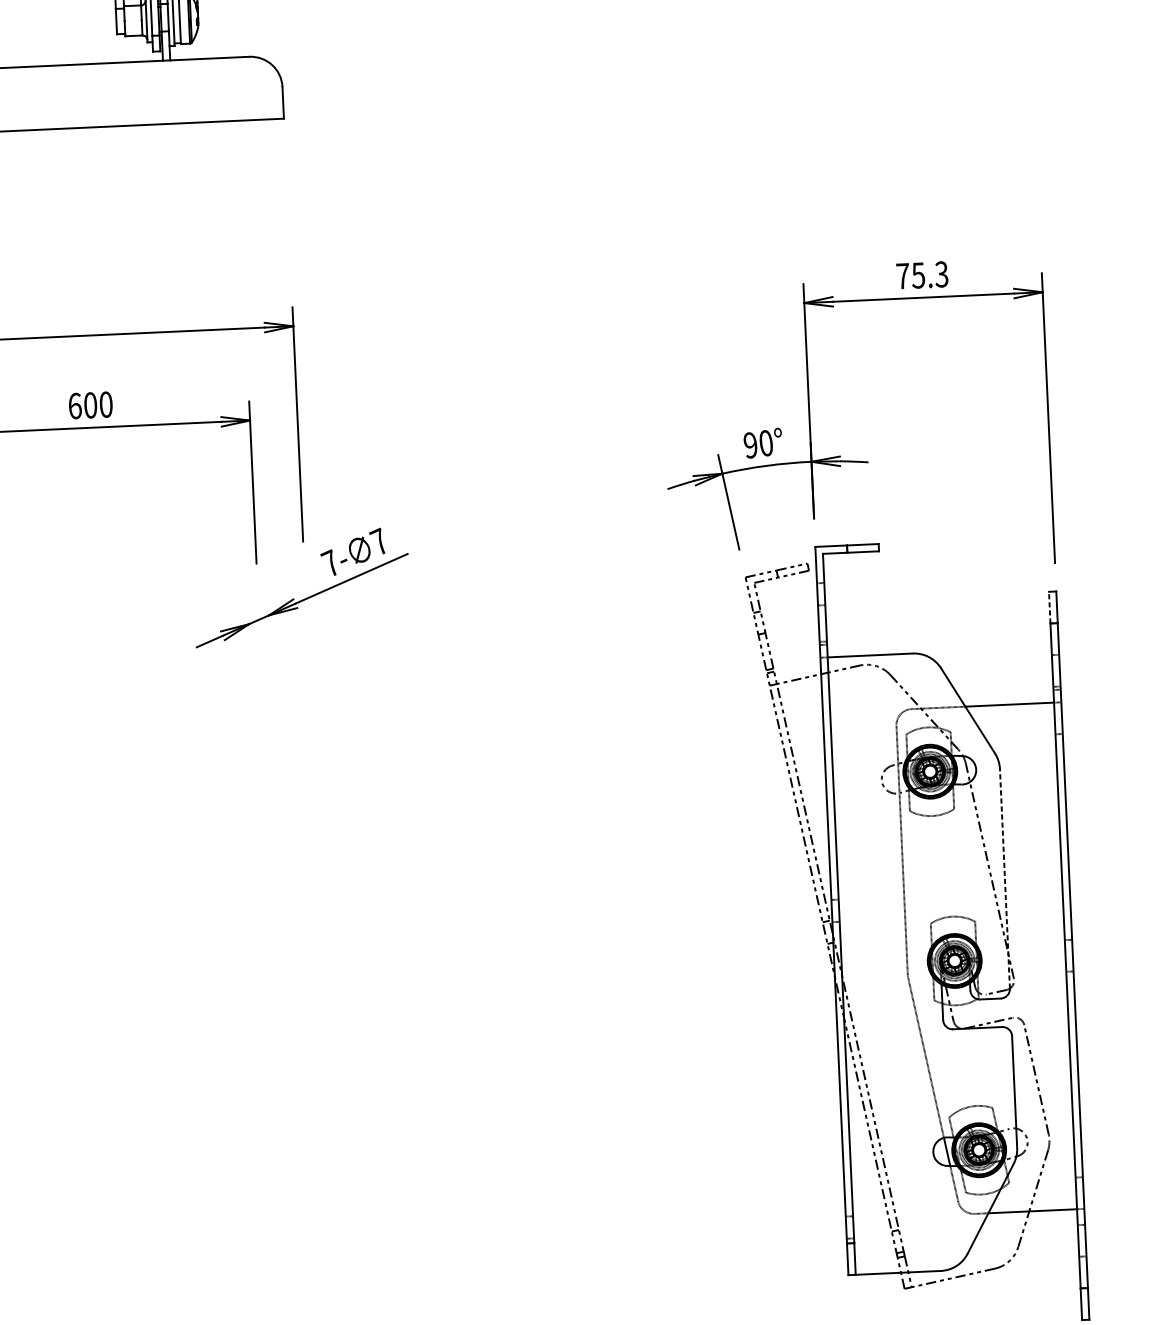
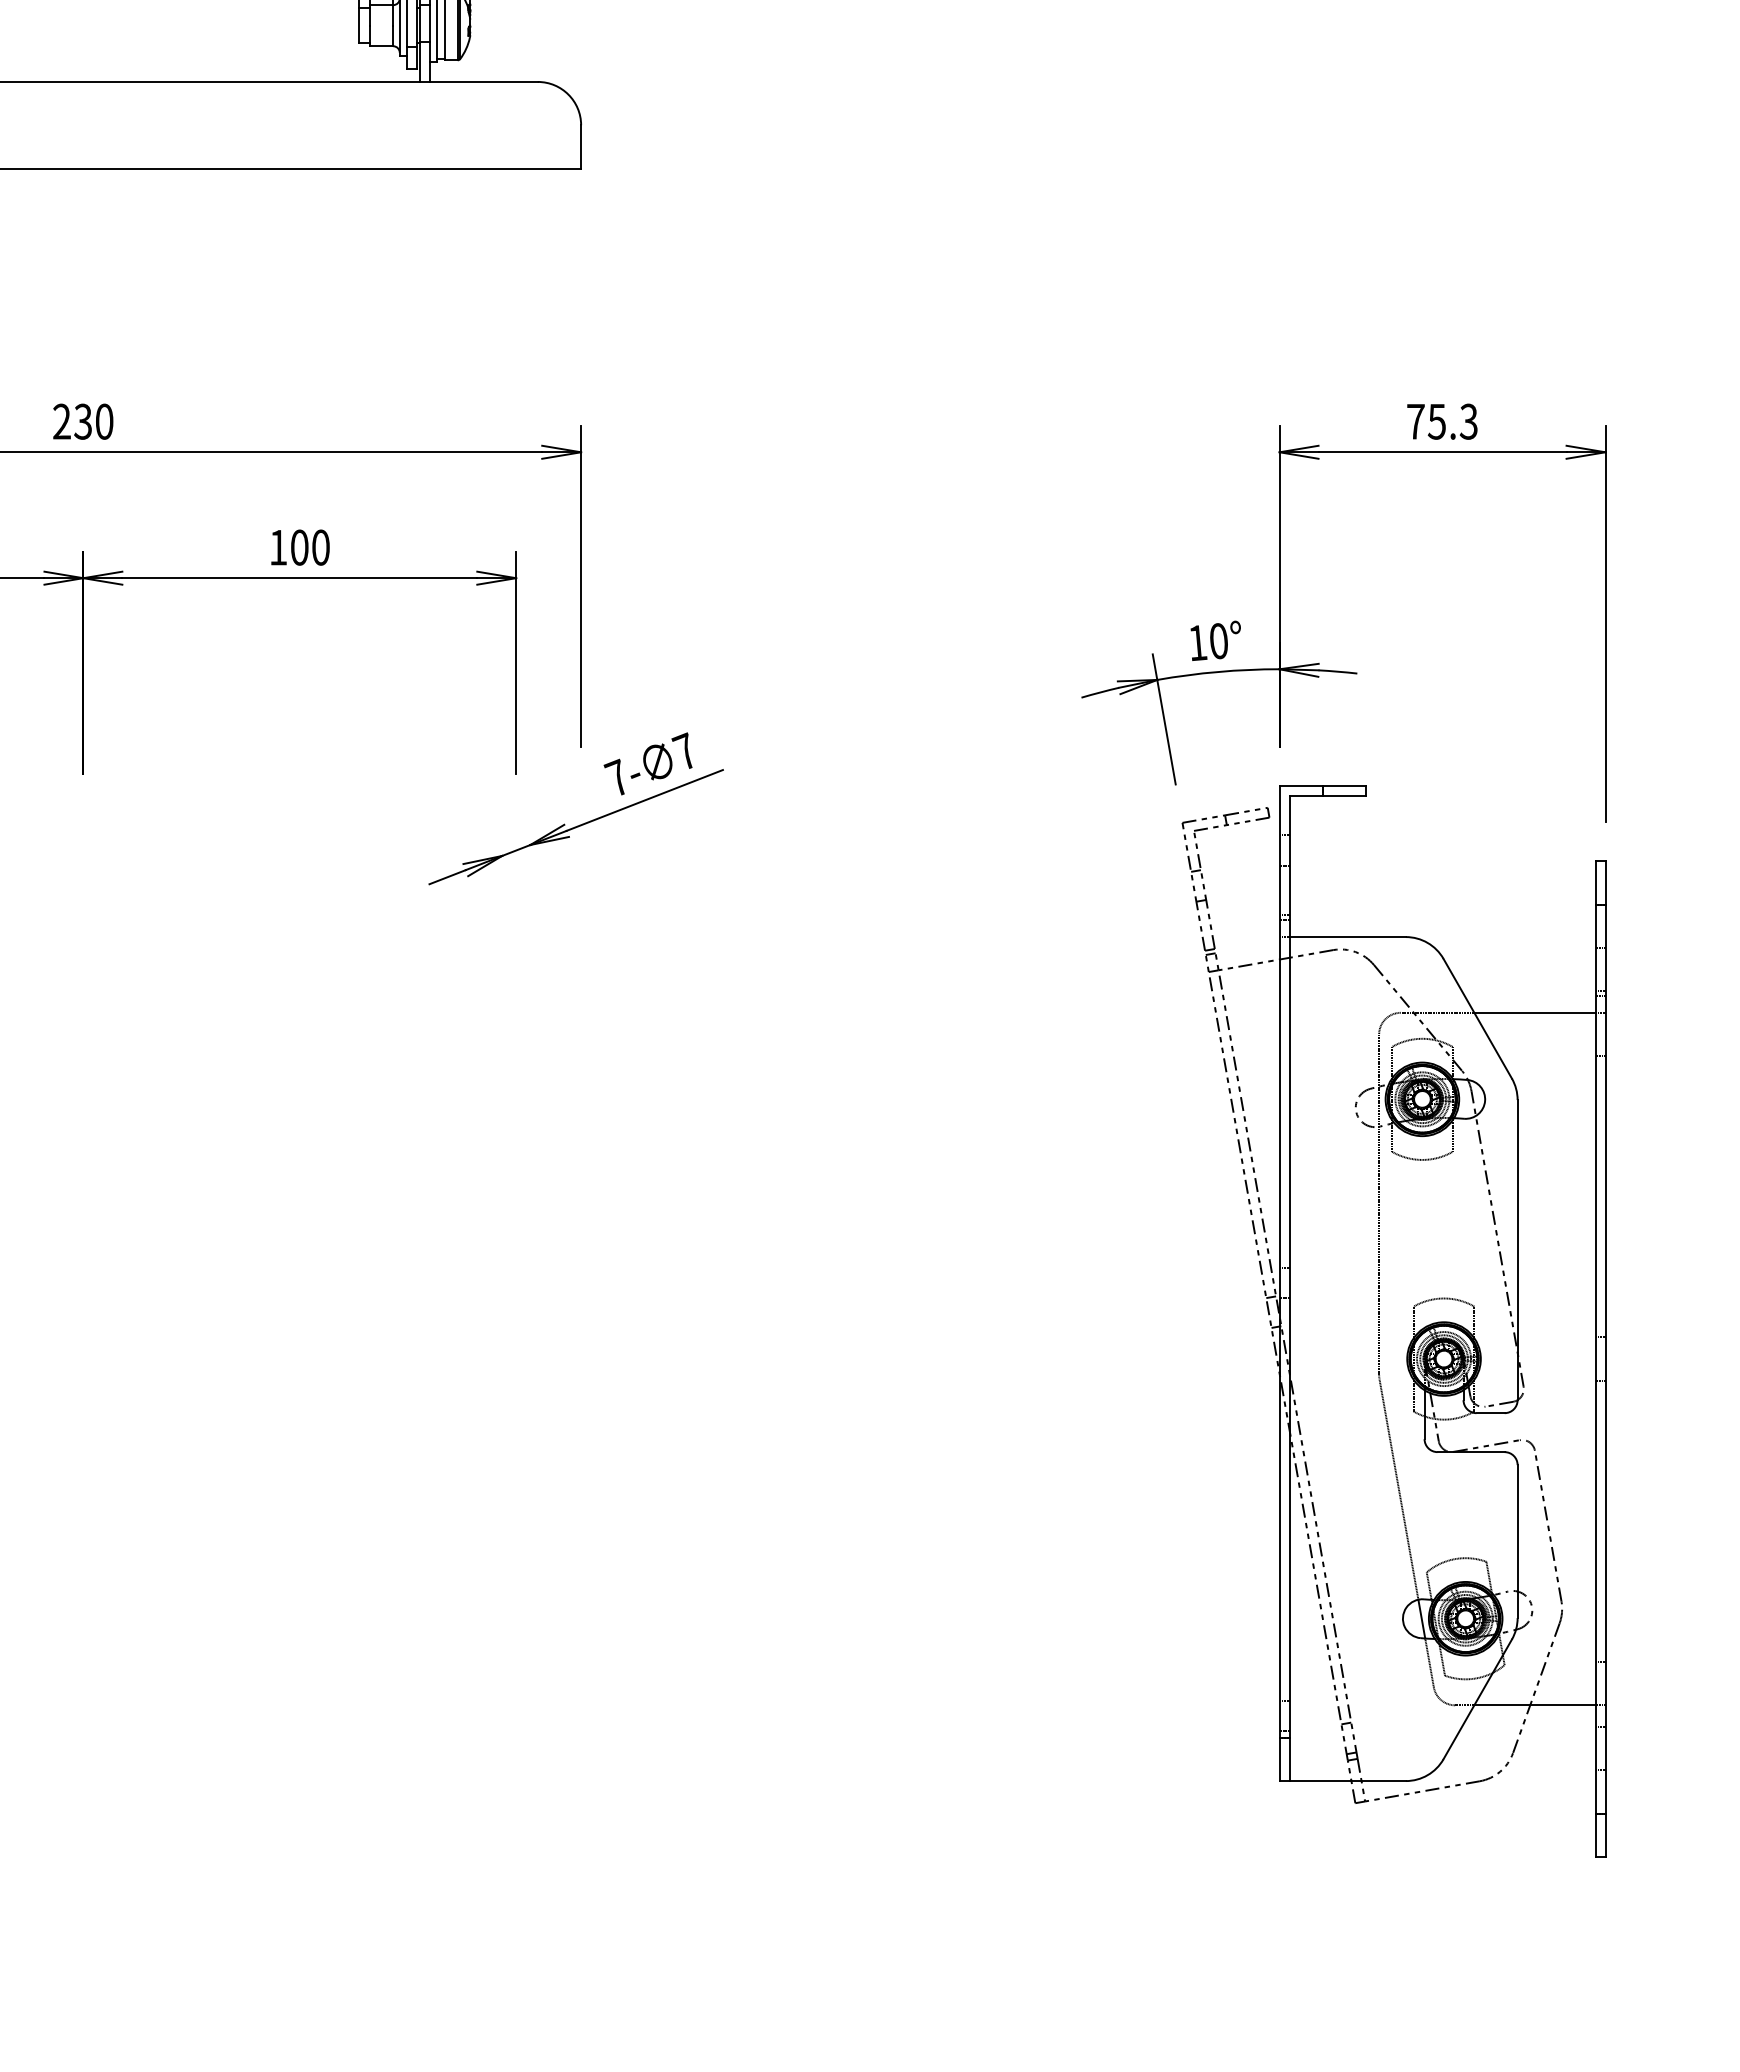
text: (75, 405) -> (278, 547), 600 -> 100
text: (750, 445) -> (1197, 643), 90° -> 10°
line: (1049, 607) -> (1595, 882), dashed -> solid
line: (1004, 878) -> (1517, 1249), dashed -> solid

